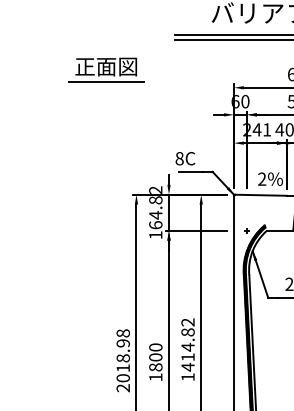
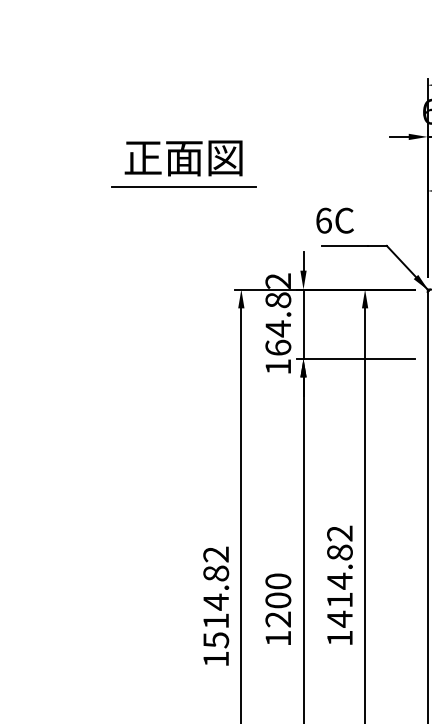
part: (106, 69) -> (184, 163), moved
text: (179, 158) -> (323, 220), 8C -> 6C
text: (123, 360) -> (216, 606), 2018.98 -> 1514.82
text: (155, 367) -> (277, 619), 1800 -> 1200

